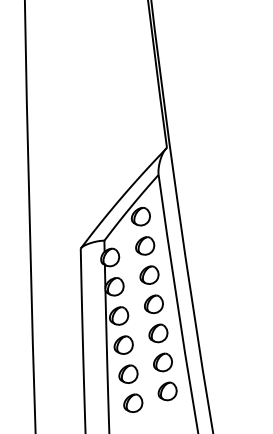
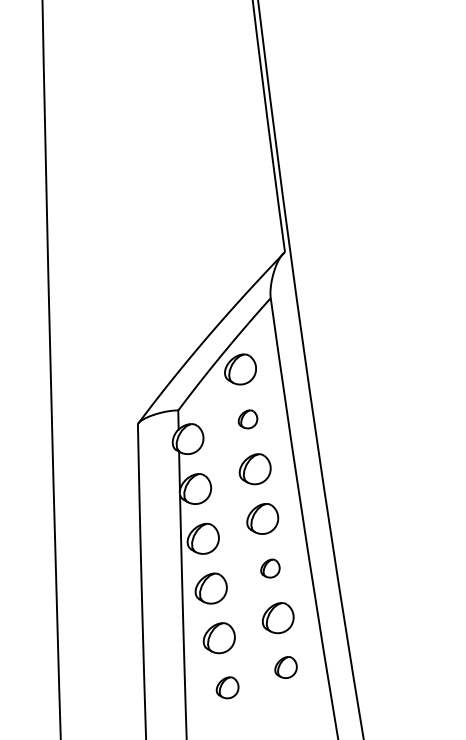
part: (145, 245) -> (248, 418), size x0.6
part: (158, 333) -> (270, 568), size x0.6
part: (167, 391) -> (285, 667), size x0.7
part: (133, 403) -> (227, 688), size x0.7

